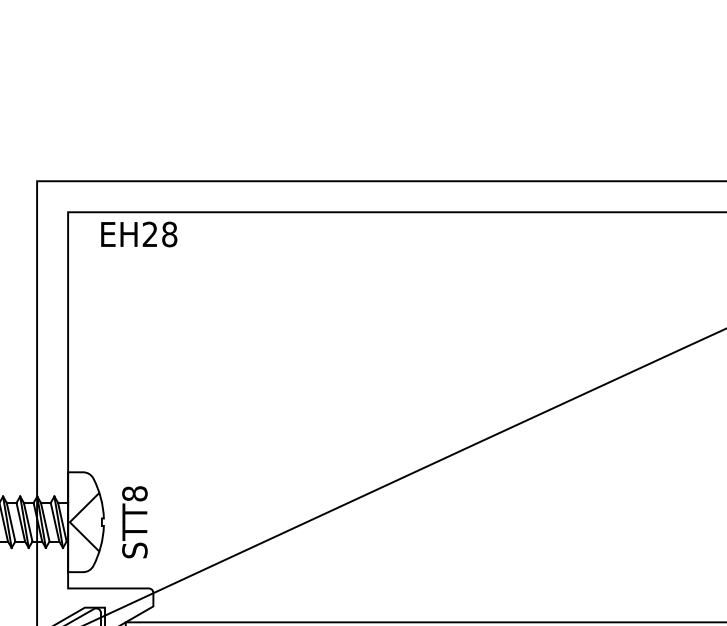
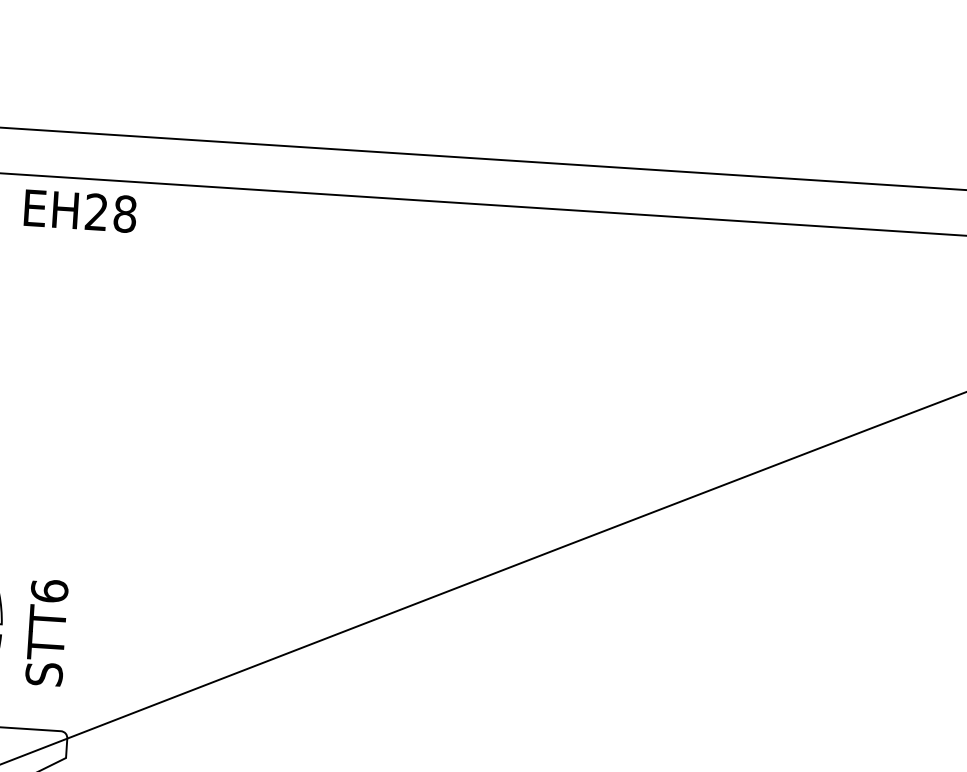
text: (134, 493) -> (49, 590), STT8 -> STT6

